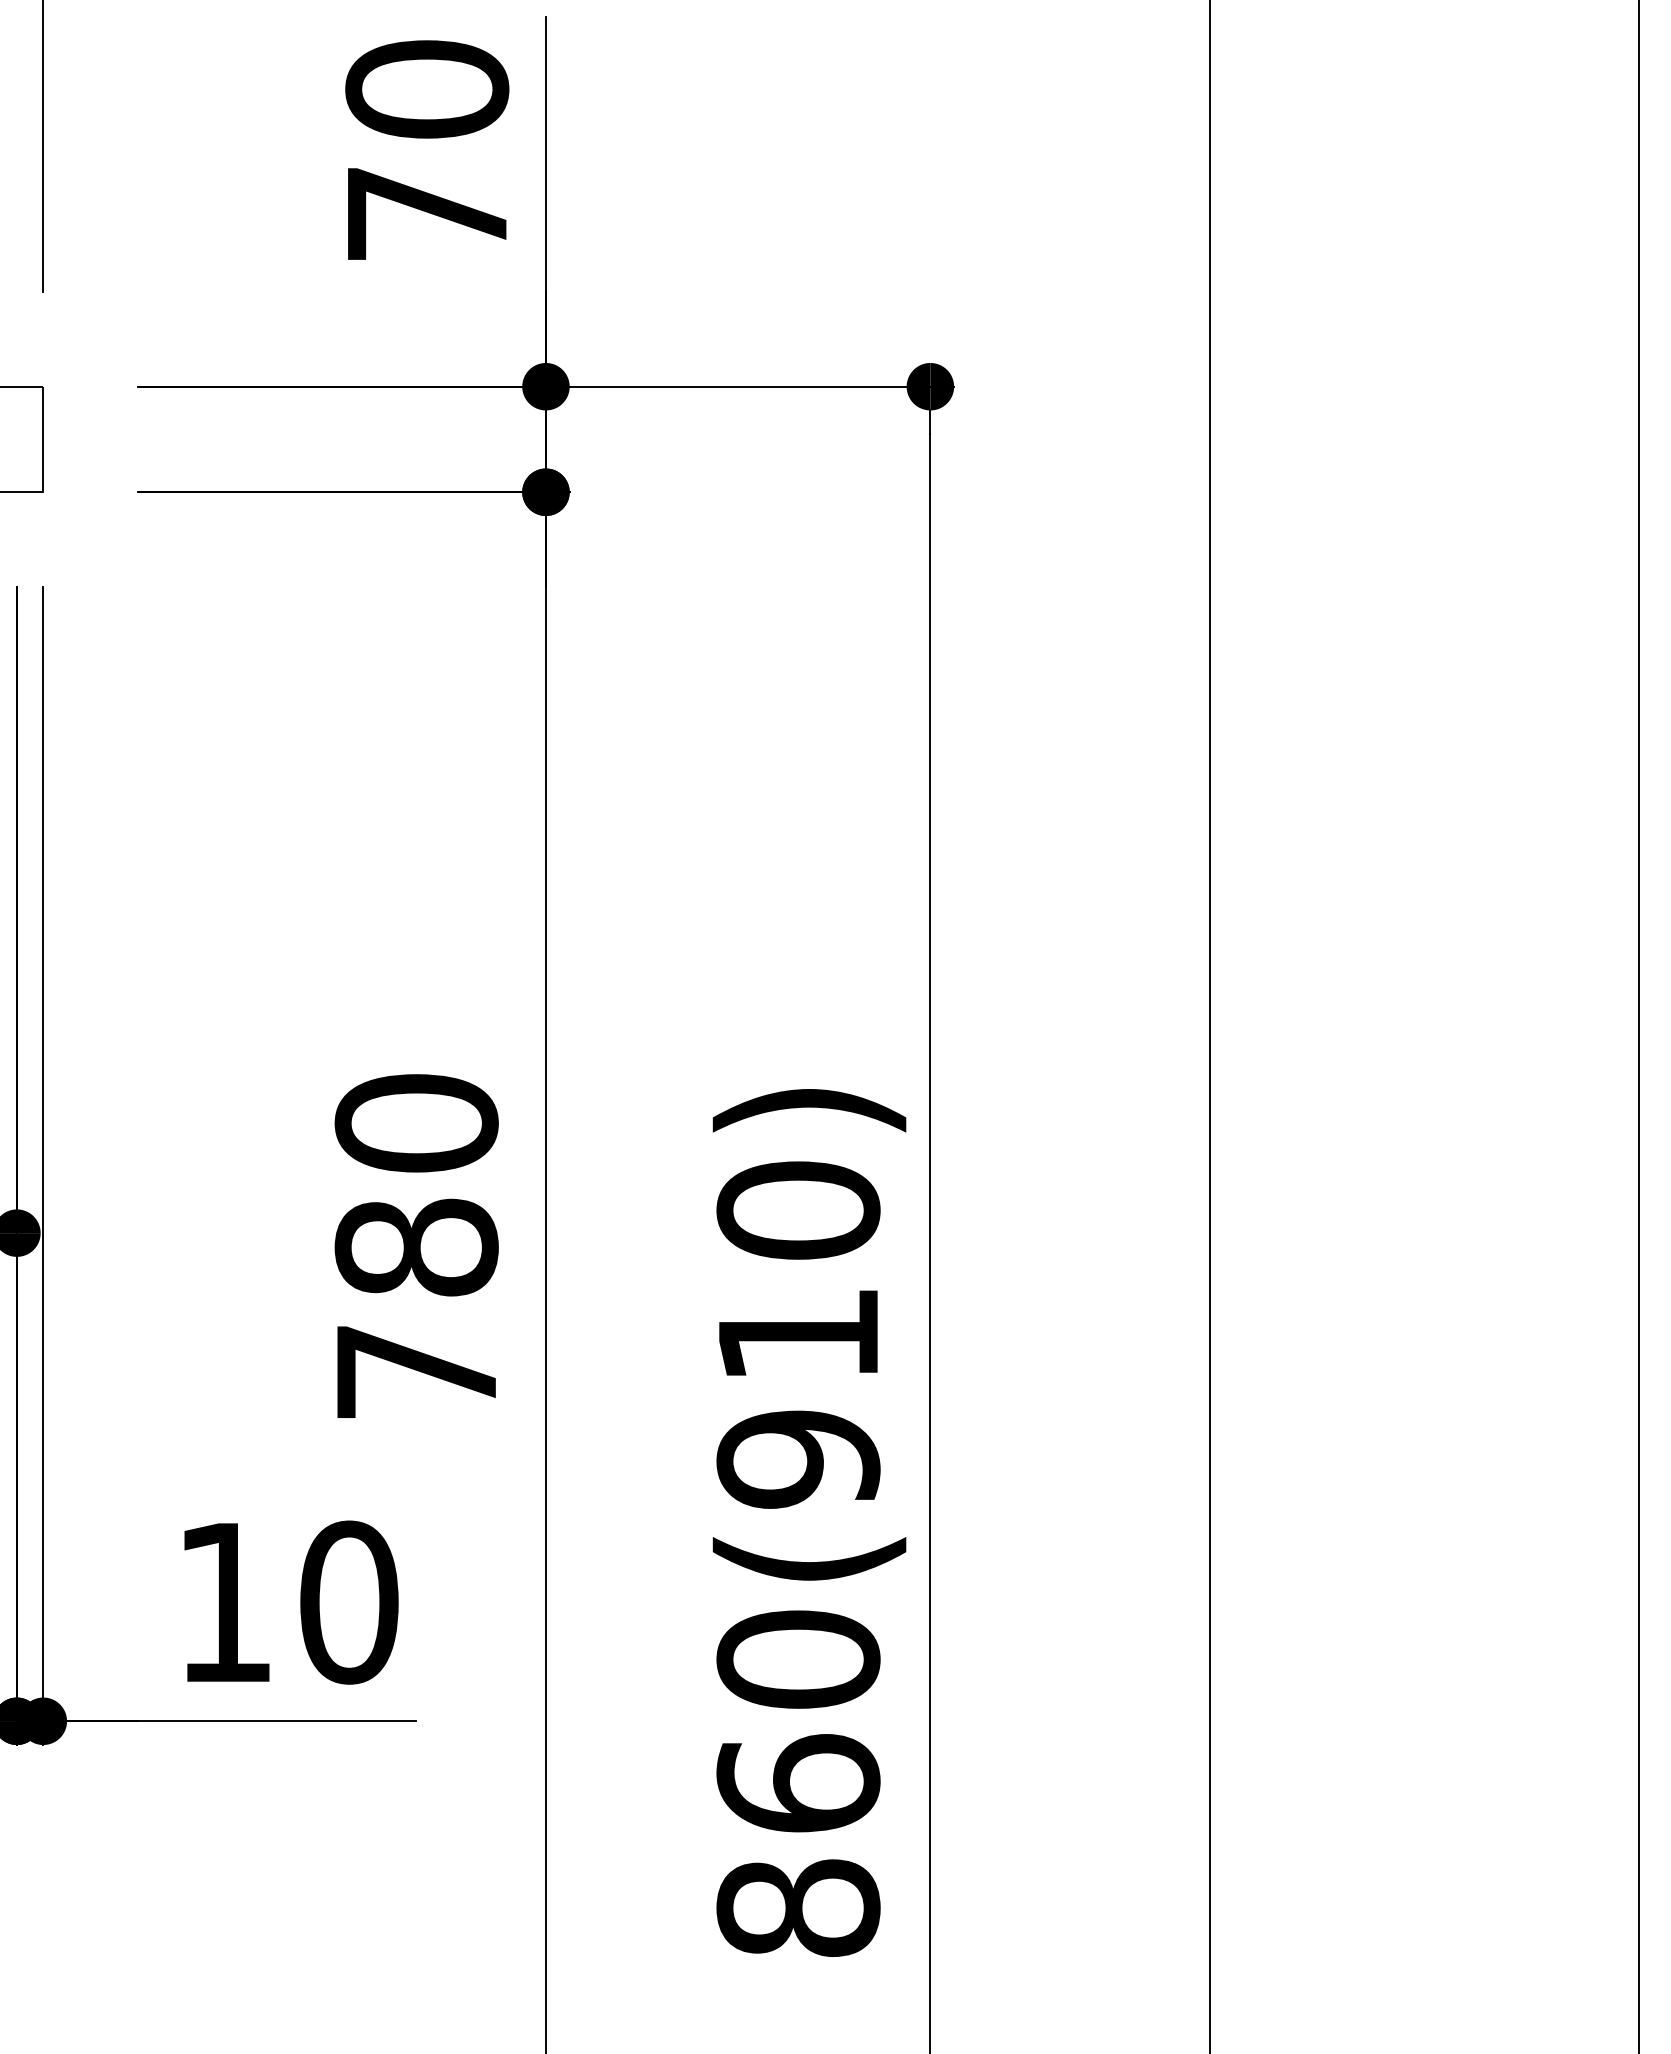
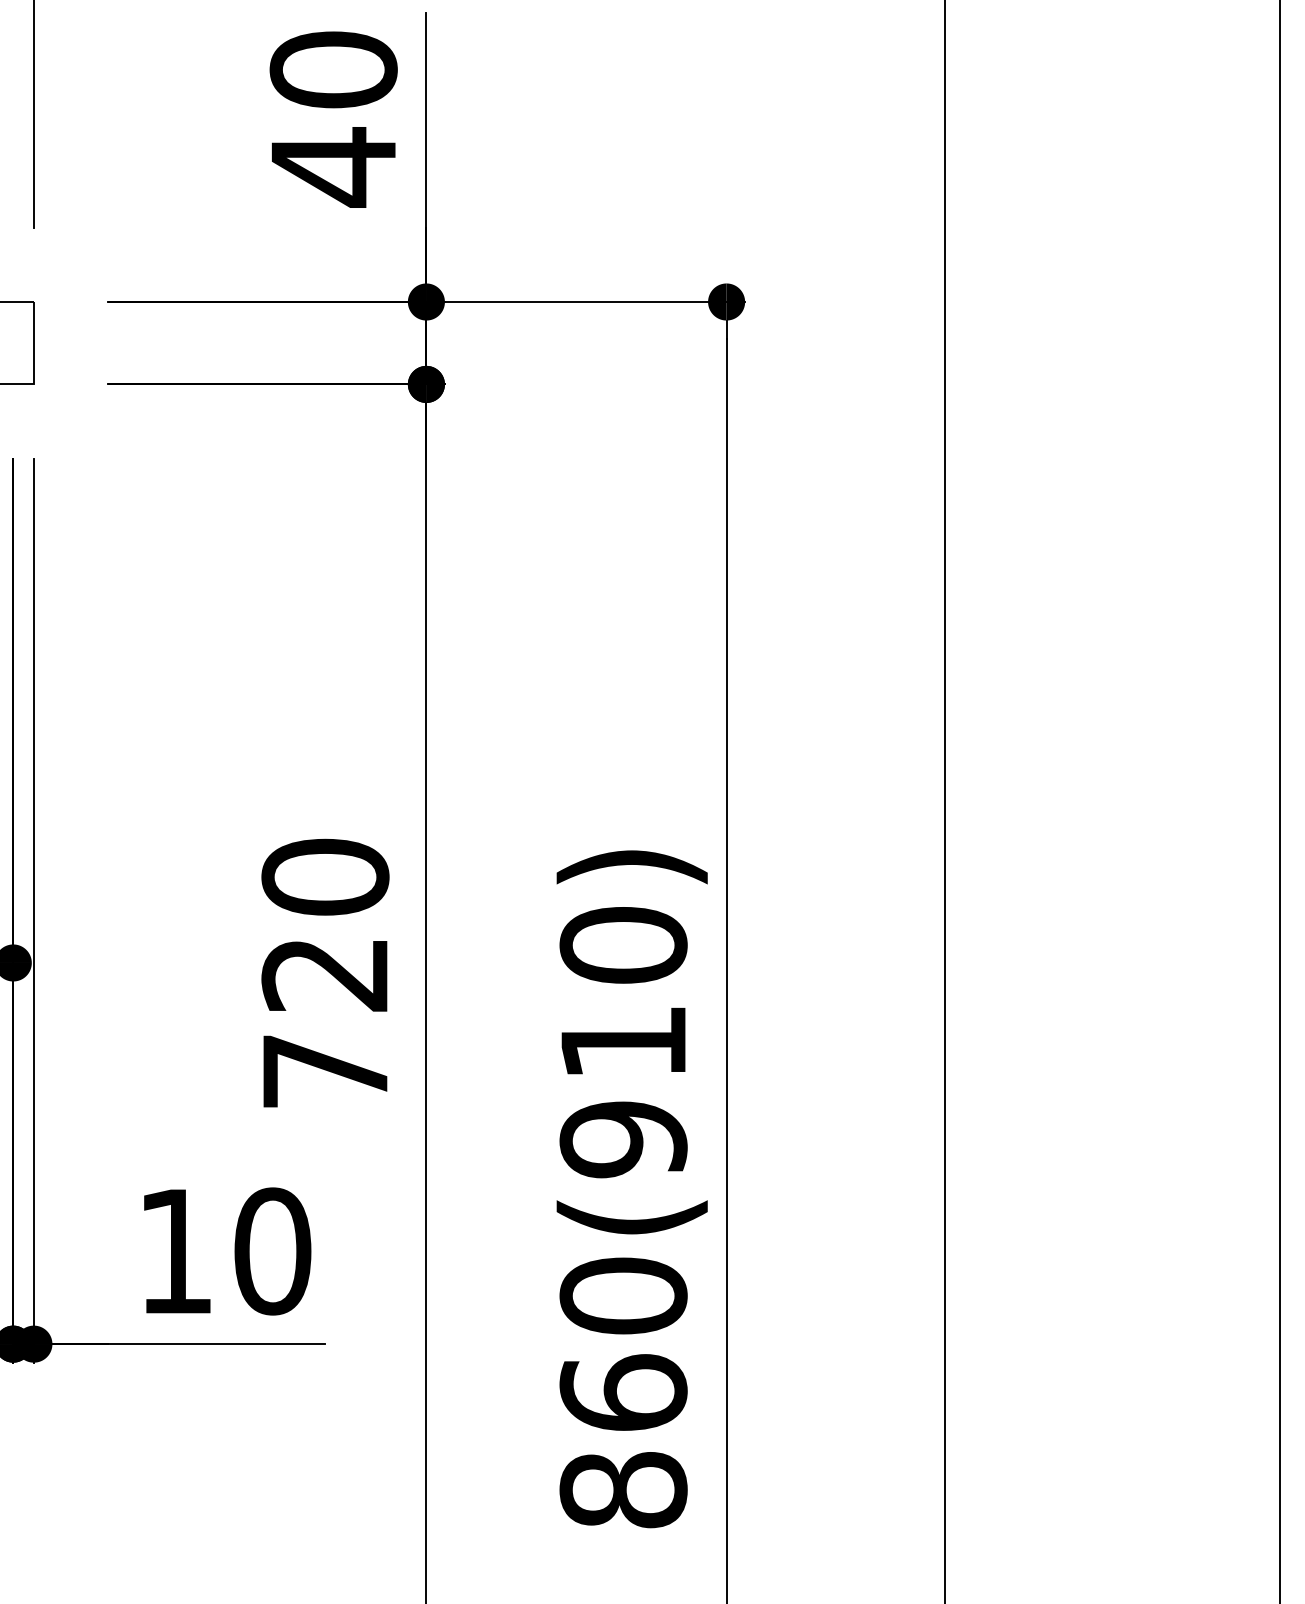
text: (426, 214) -> (333, 167), 70 -> 40
text: (416, 1247) -> (325, 974), 780 -> 720

